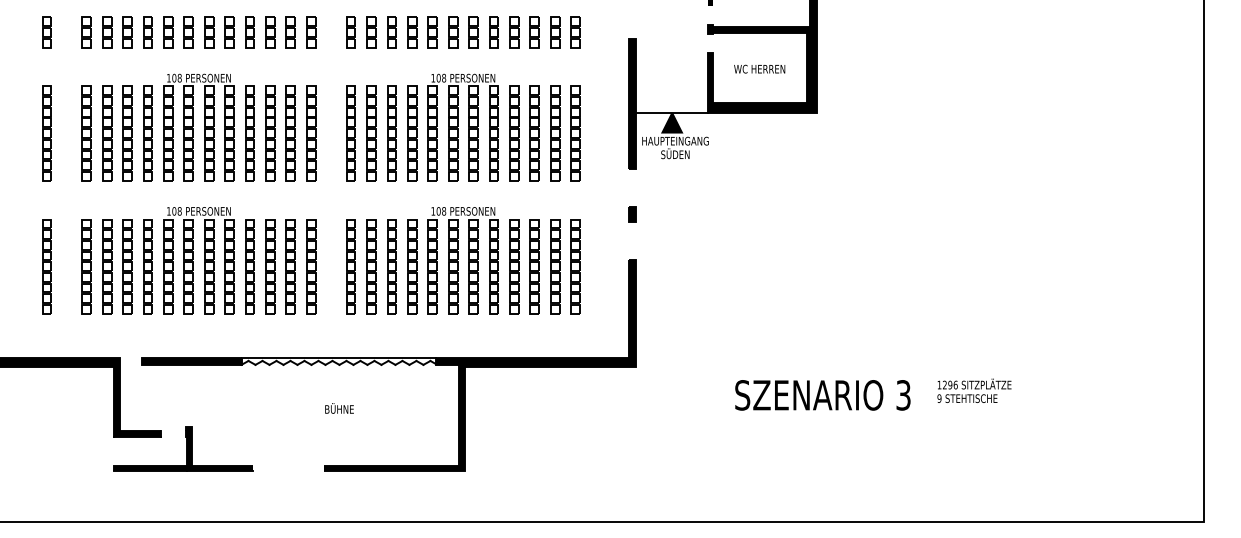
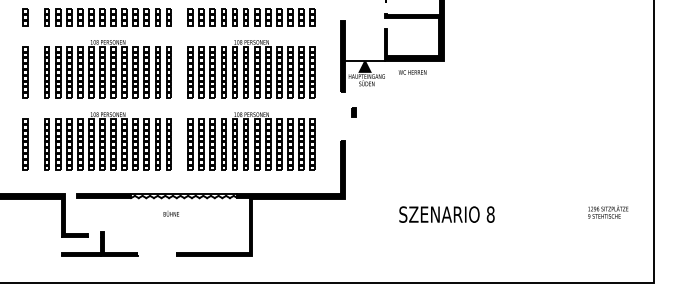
text: (759, 69) -> (412, 72), moved
part: (630, 214) -> (353, 112), moved
text: (974, 389) -> (608, 211), moved
text: (903, 395) -> (490, 214), 3 -> 8
text: (337, 408) -> (170, 213), moved

